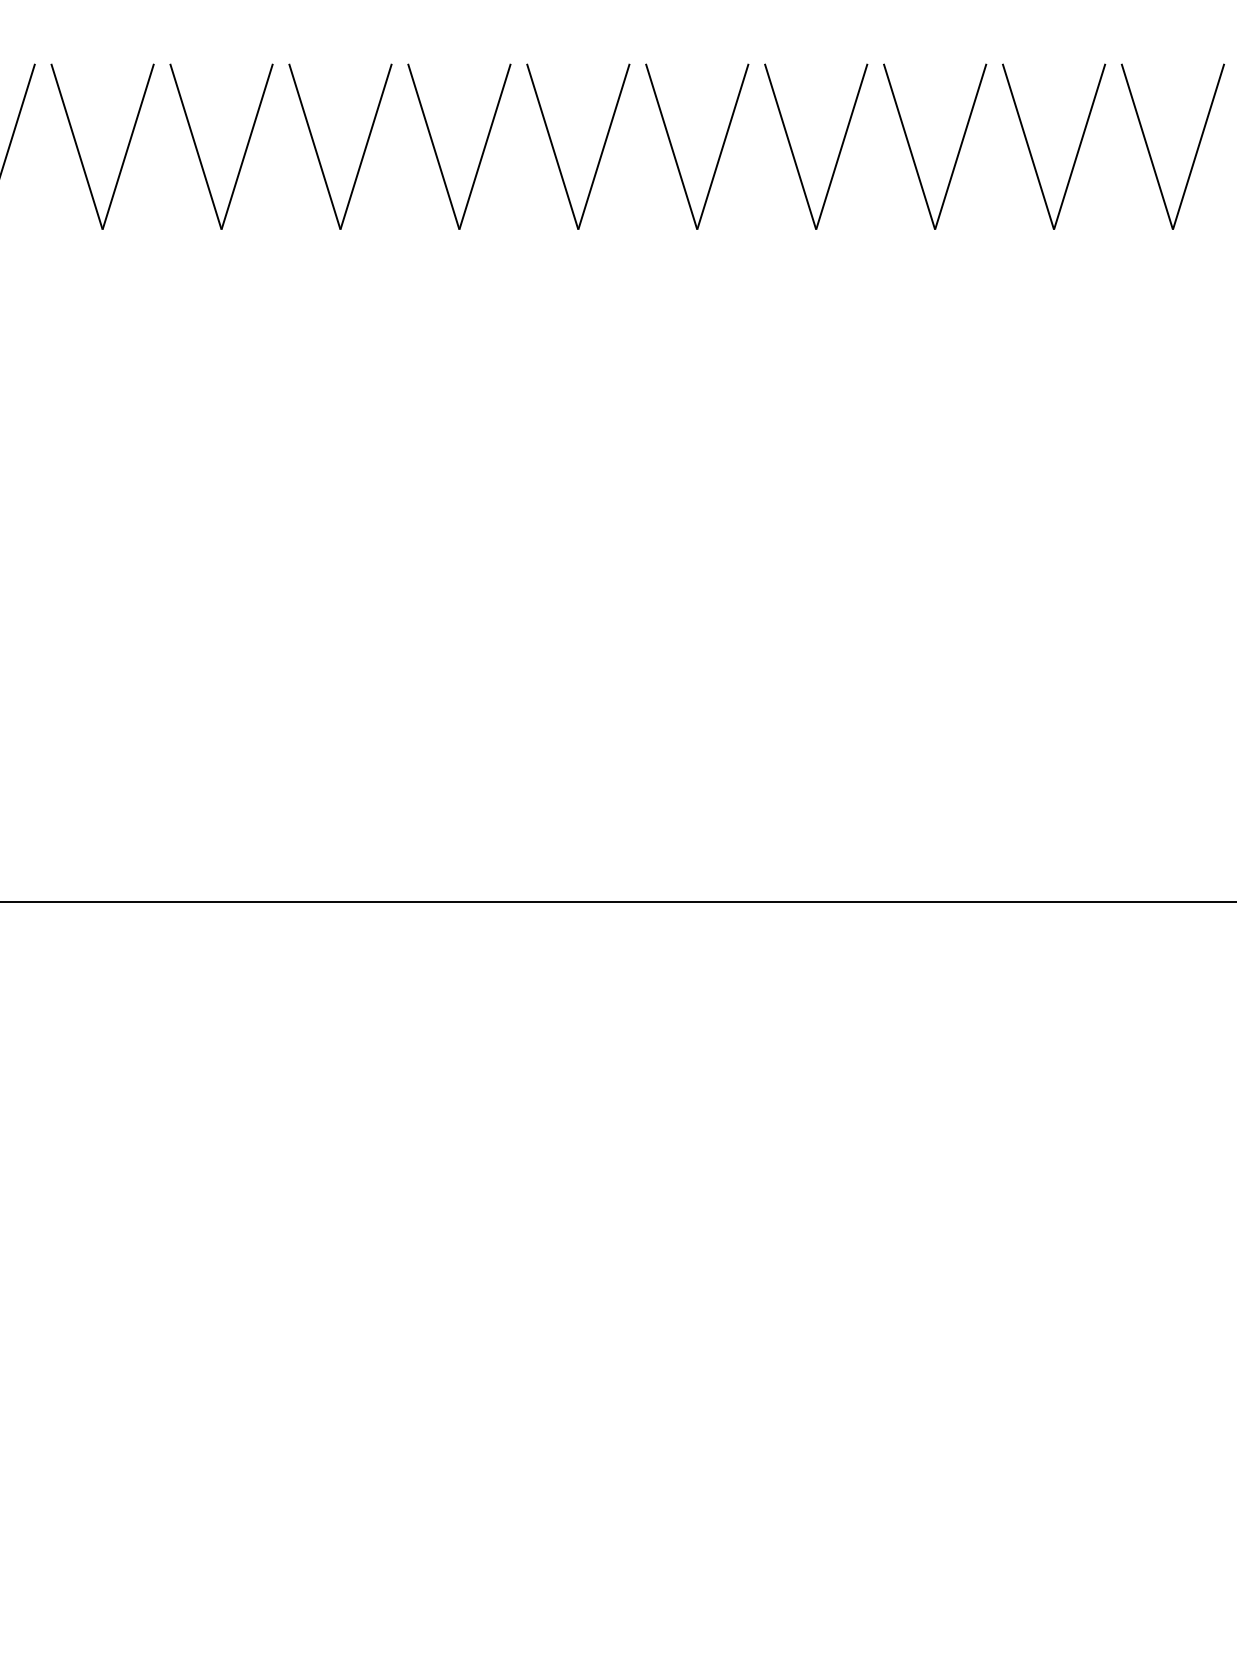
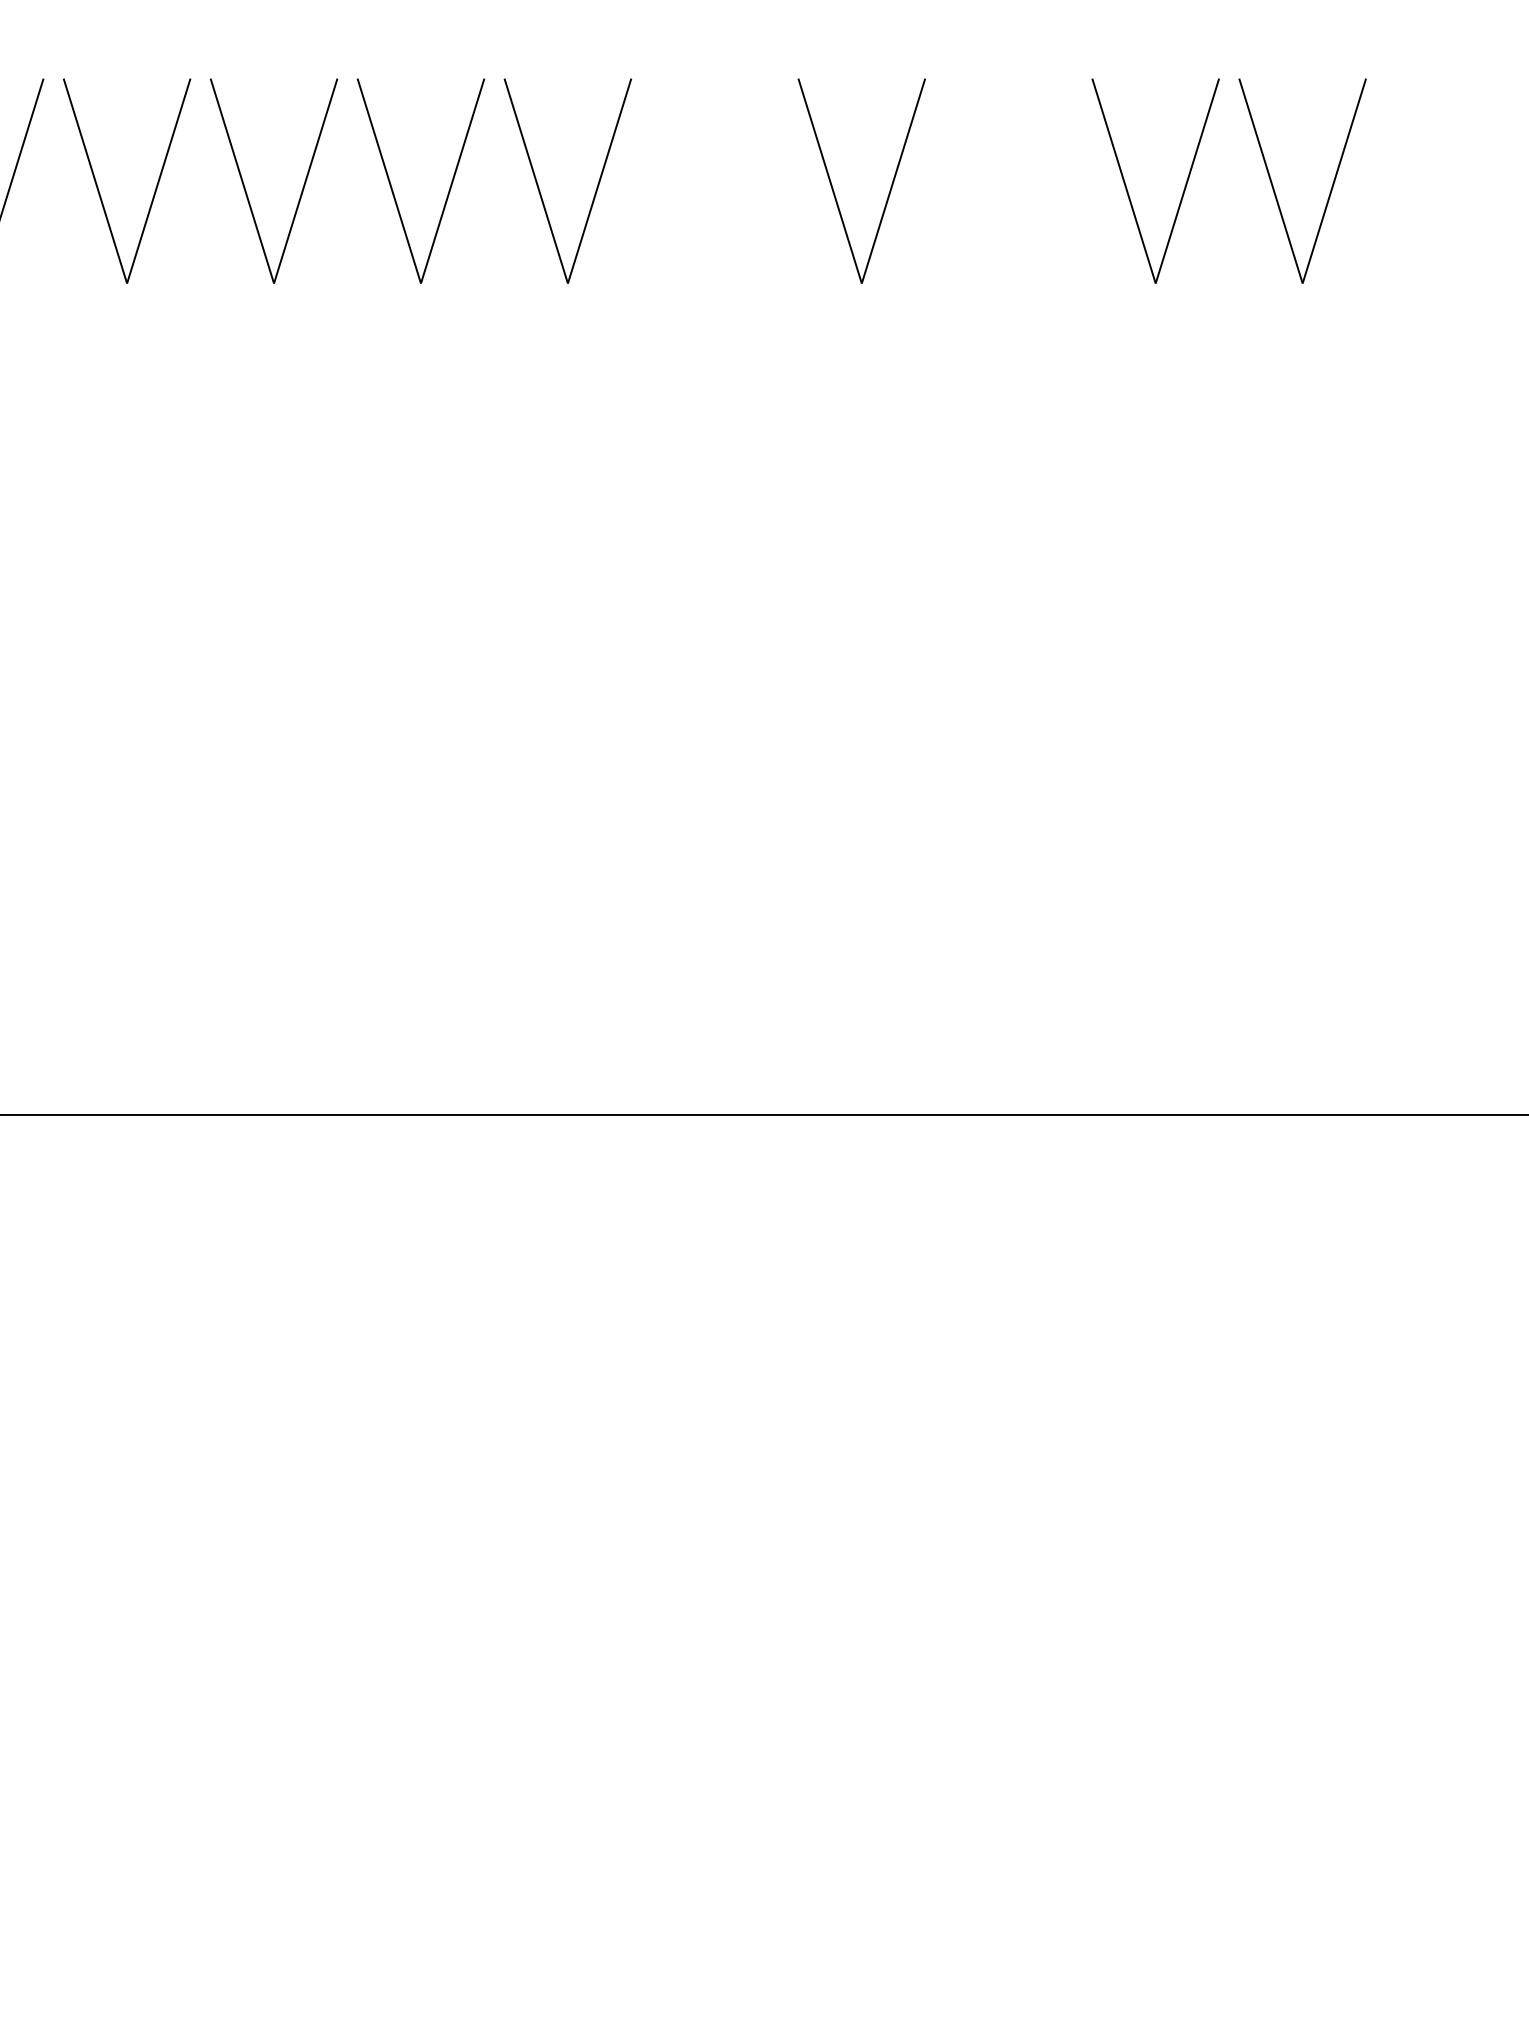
part: (555, 151) -> (686, 187), removed
part: (793, 152) -> (980, 188), removed
part: (1150, 152) -> (1421, 188), removed

